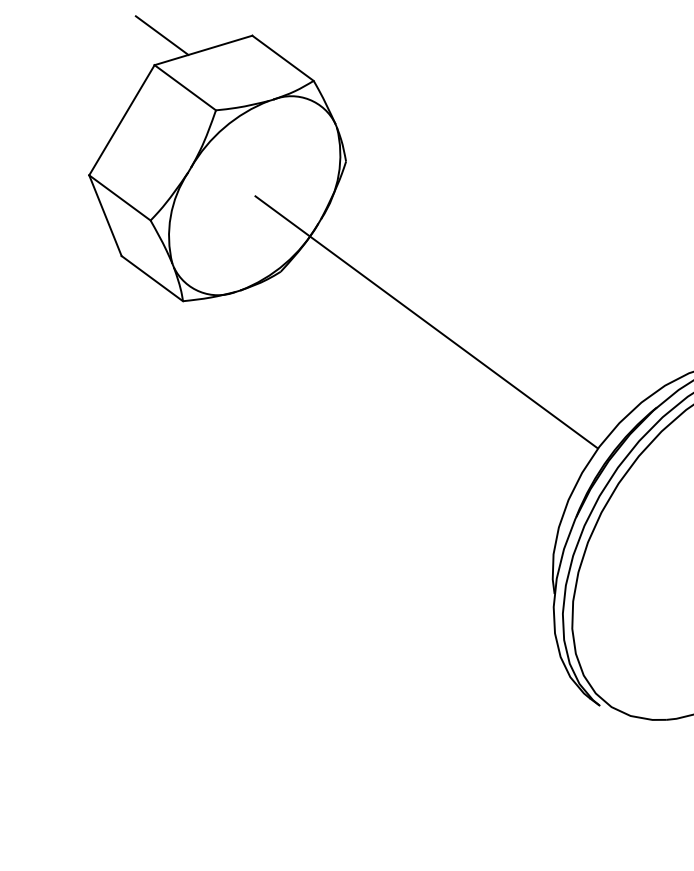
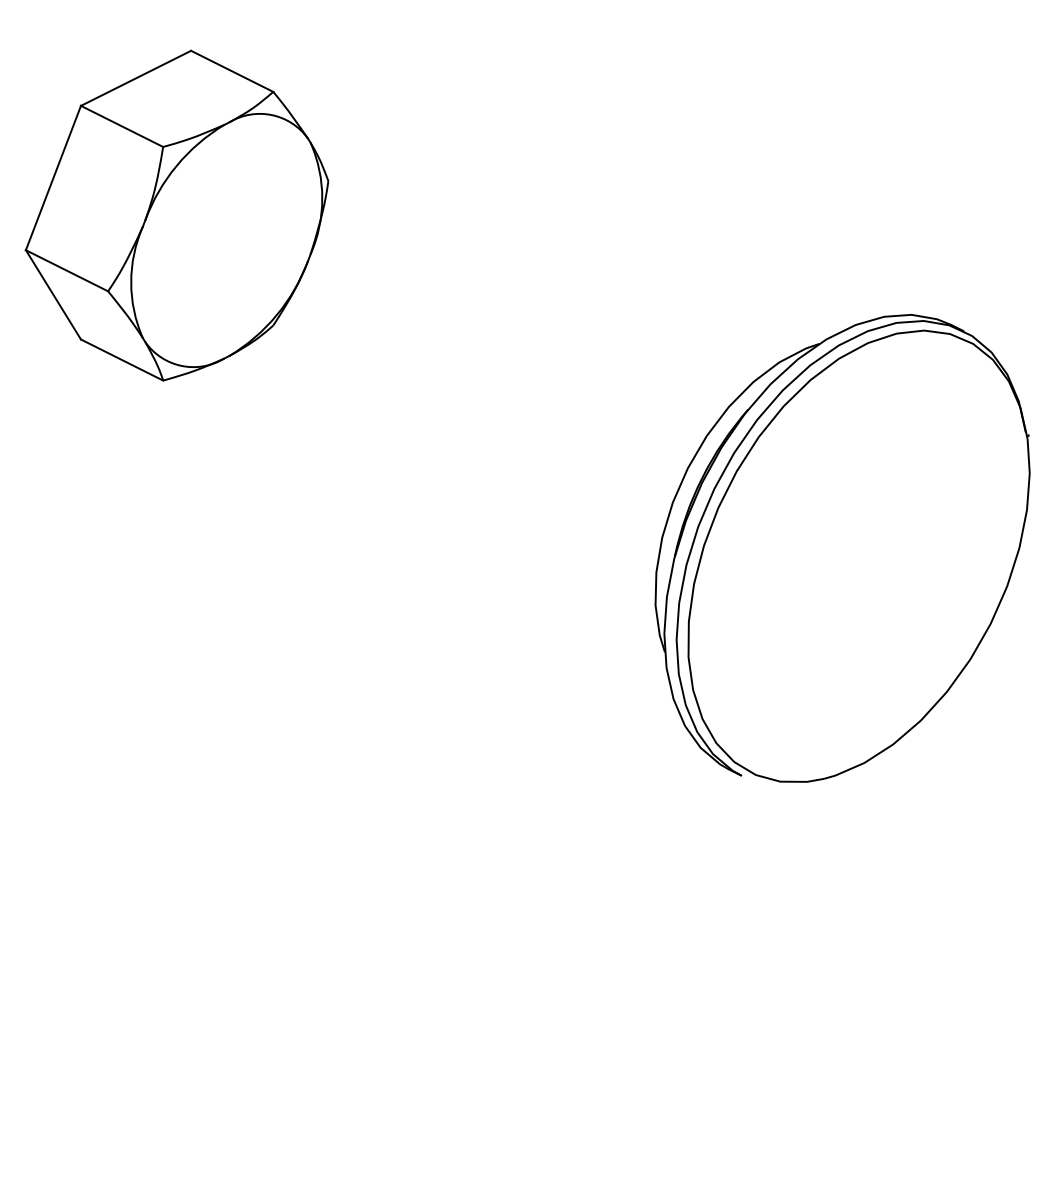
line: (161, 34) -> (83, 68), removed
line: (426, 322) -> (456, 355), removed

